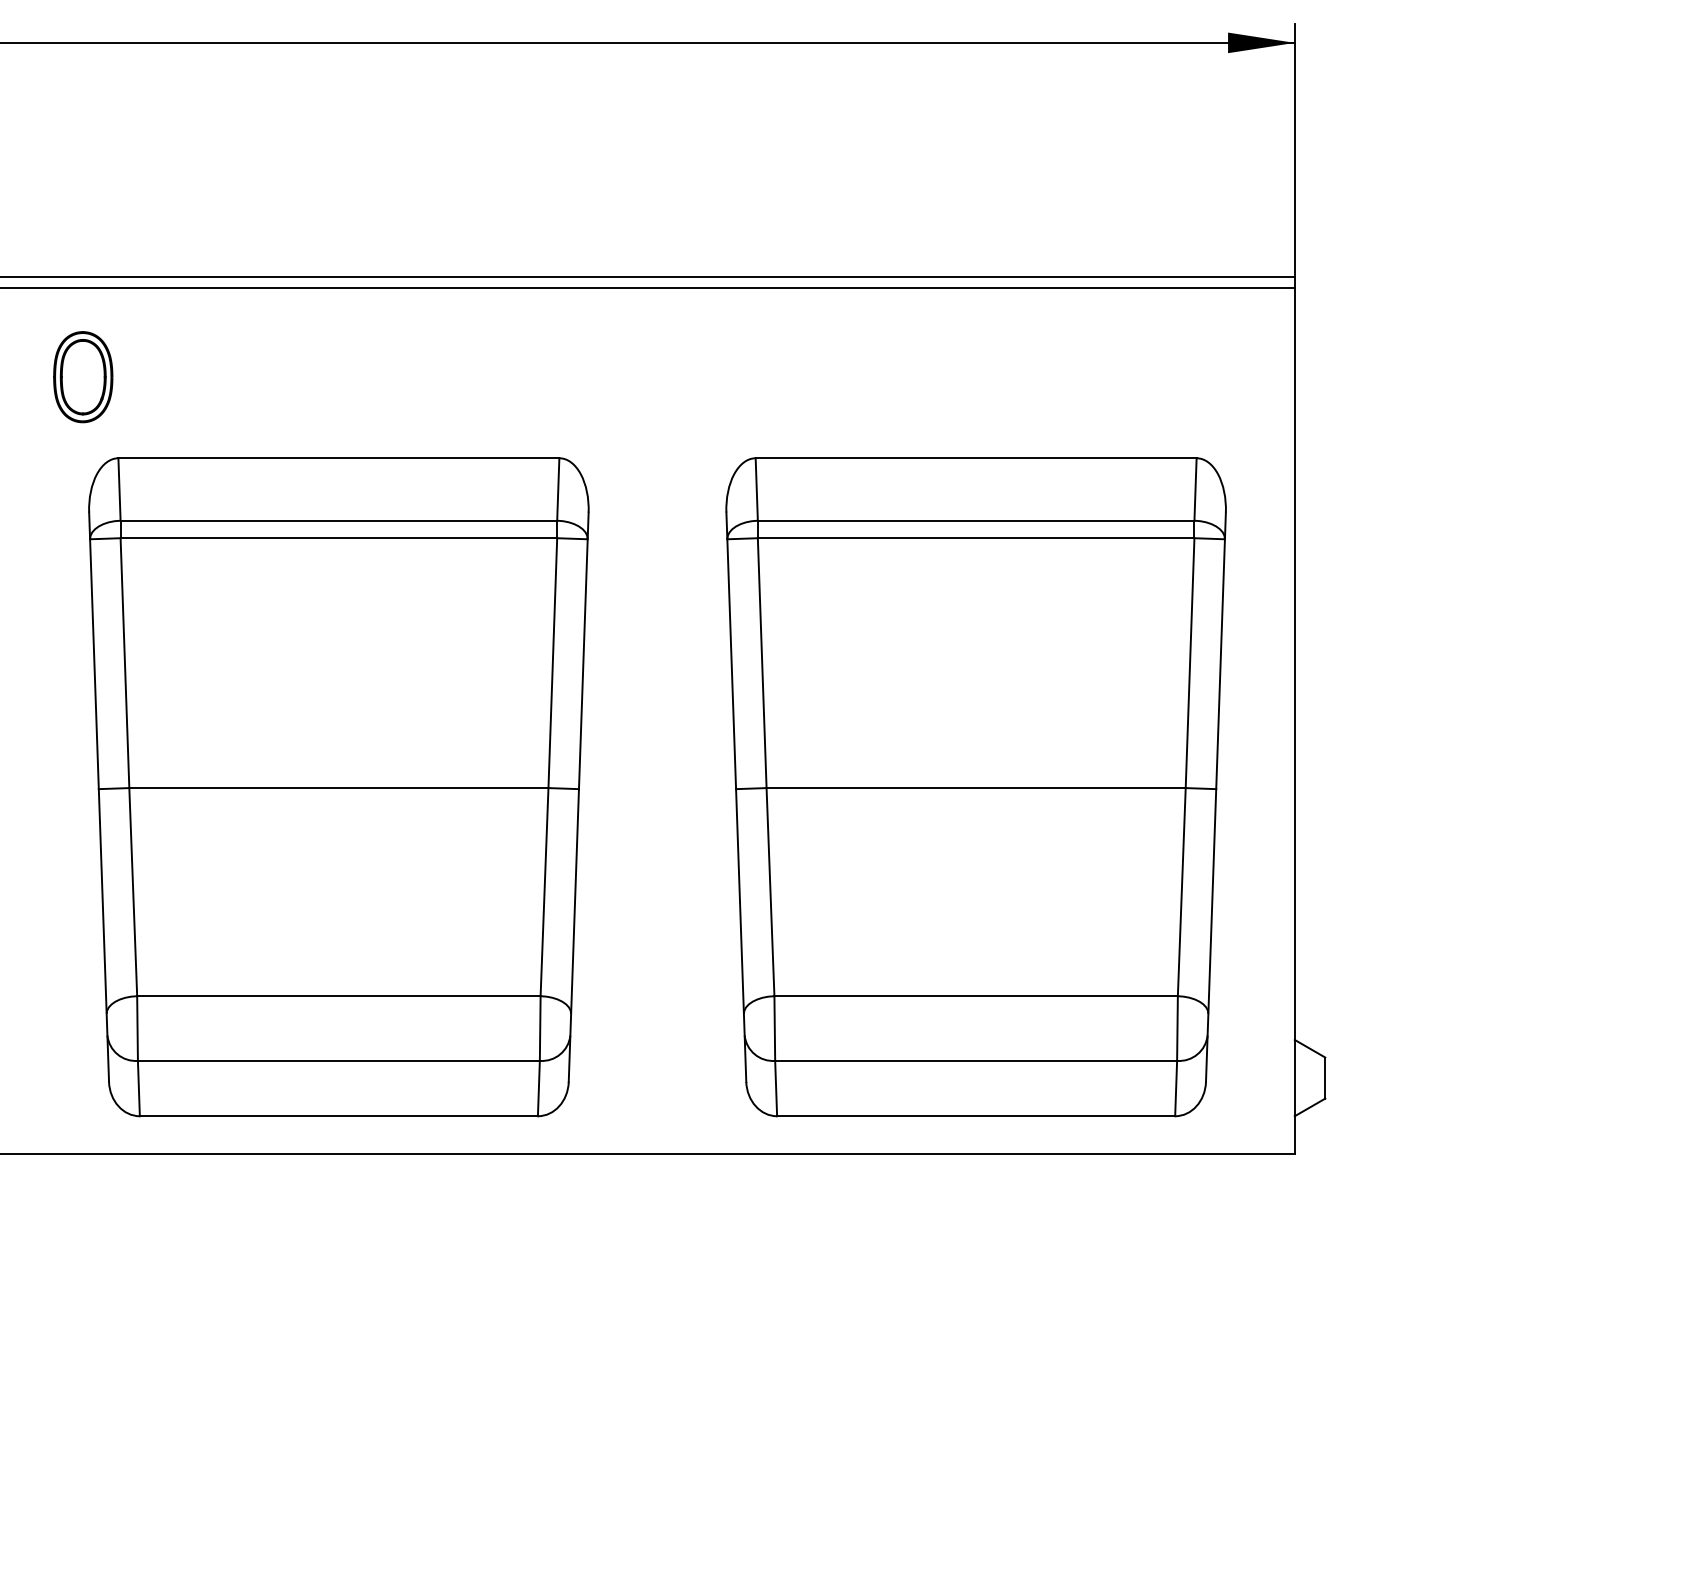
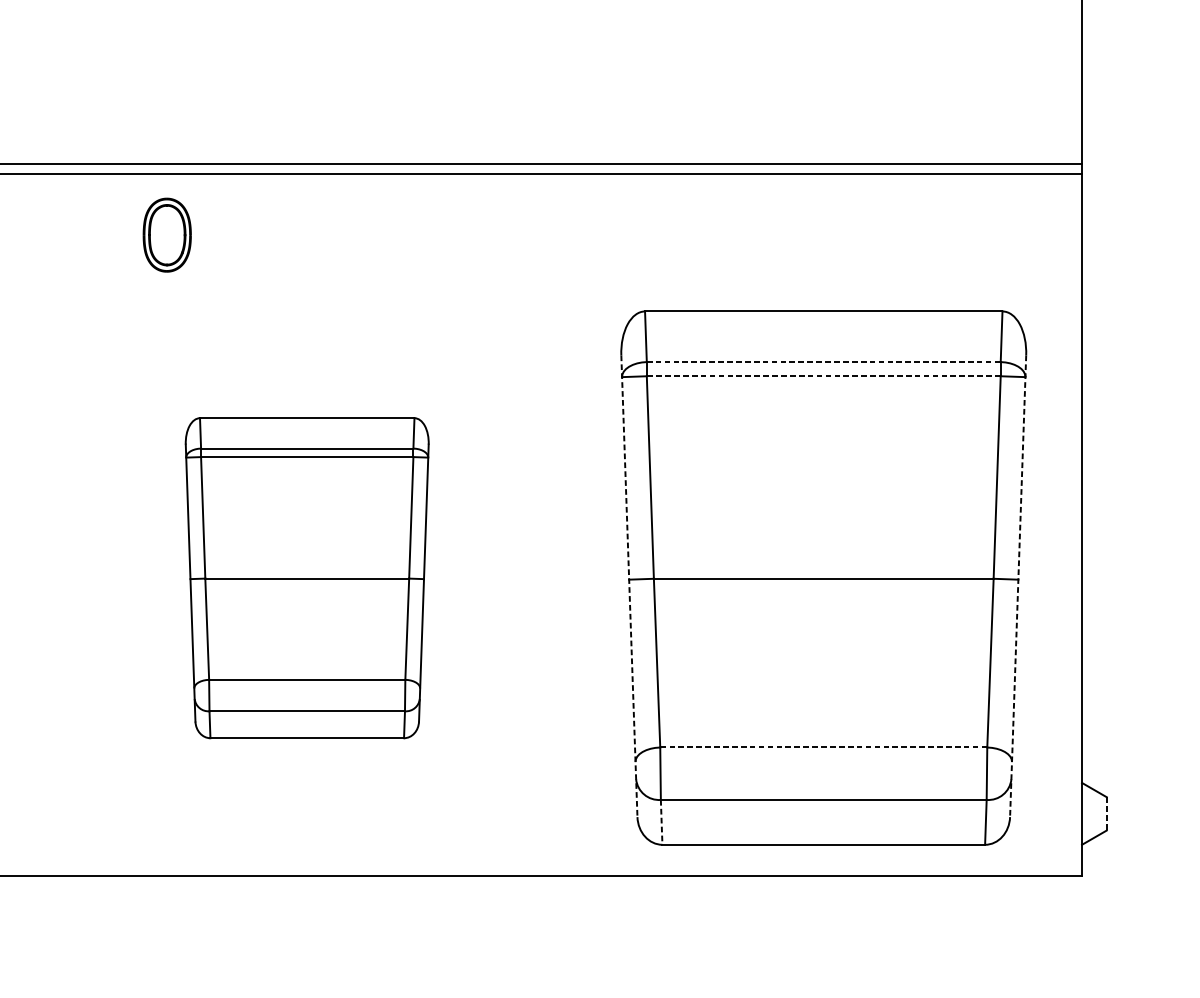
part: (83, 377) -> (167, 235), moved
line: (976, 520) -> (824, 361), solid -> dashed
line: (975, 538) -> (823, 376), solid -> dashed
part: (338, 787) -> (306, 578), size x0.6
line: (736, 797) -> (629, 586), solid -> dashed
line: (1215, 797) -> (1017, 586), solid -> dashed
line: (976, 996) -> (824, 747), solid -> dashed
line: (1325, 1078) -> (1106, 814), solid -> dashed
line: (776, 1088) -> (661, 822), solid -> dashed

